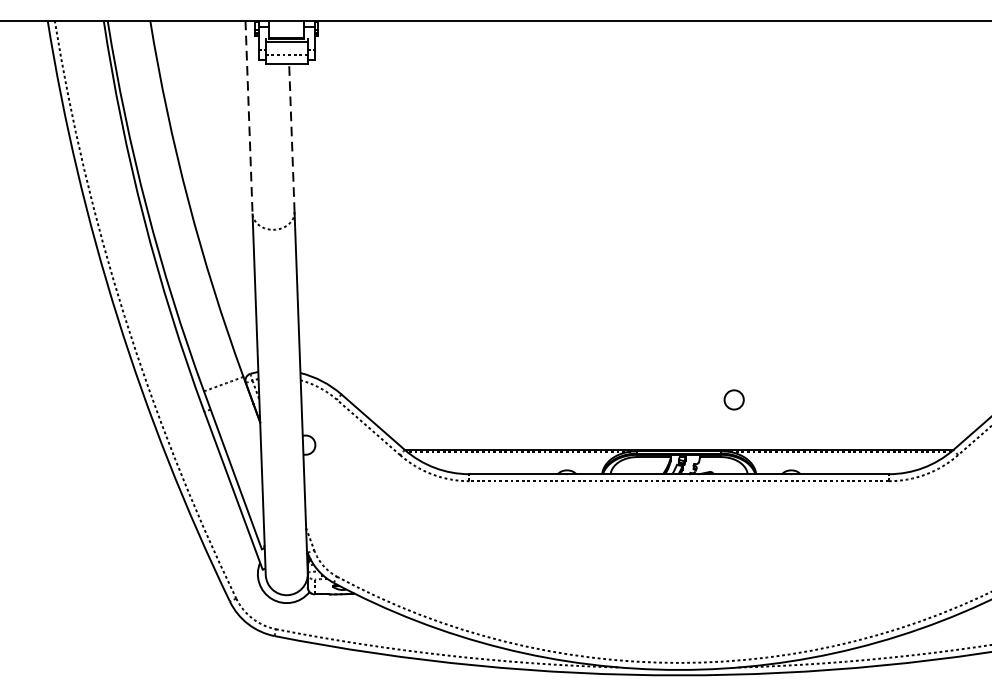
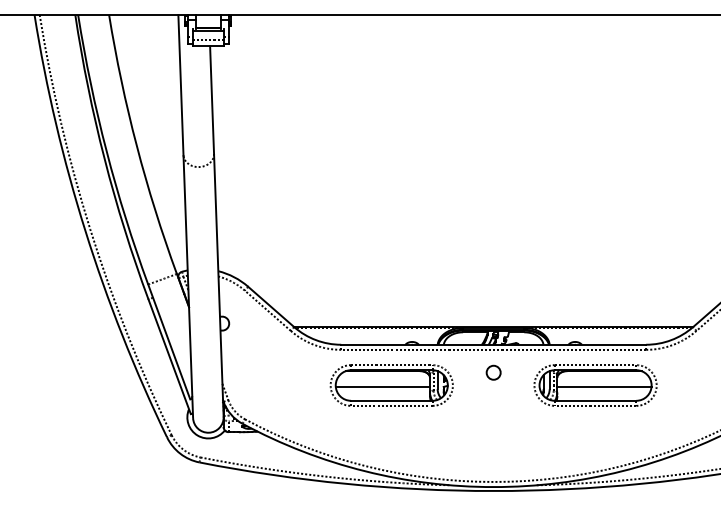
line: (248, 117) -> (180, 85), dashed -> solid
line: (292, 138) -> (212, 100), dashed -> solid
circle: (733, 399) -> (493, 372), moved
part: (538, 530) -> (391, 385), added
part: (819, 530) -> (595, 385), added

